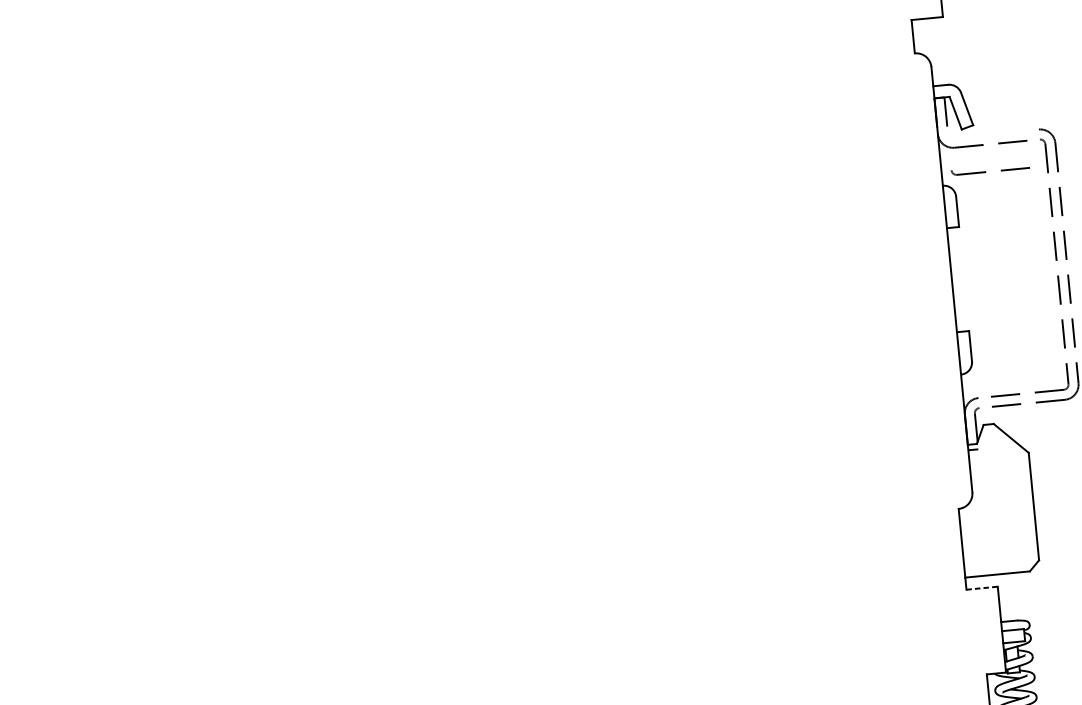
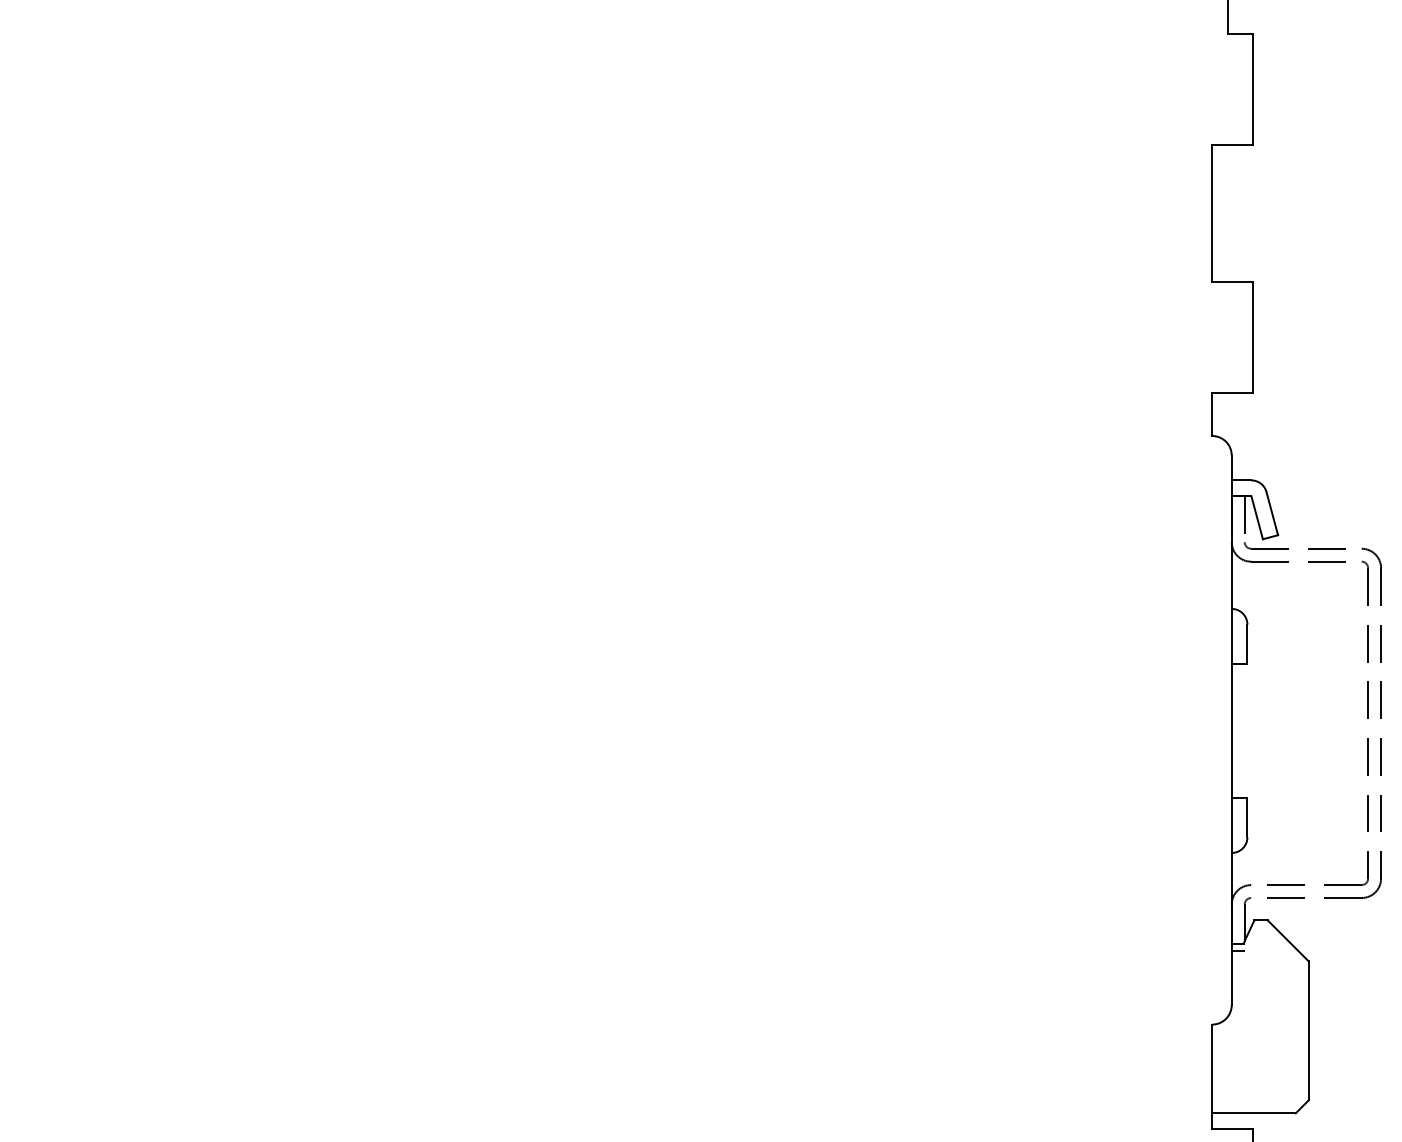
part: (985, 171) -> (1288, 548), moved
line: (982, 588) -> (1232, 1129), dashed -> solid

